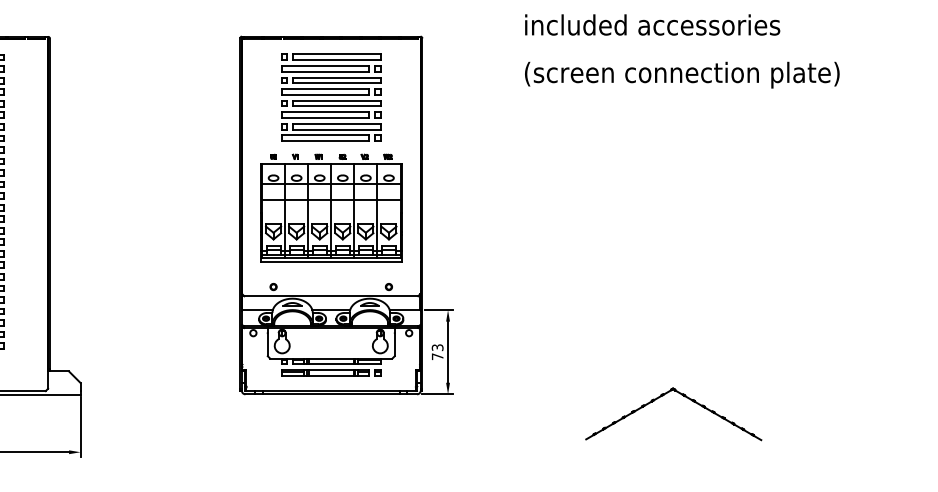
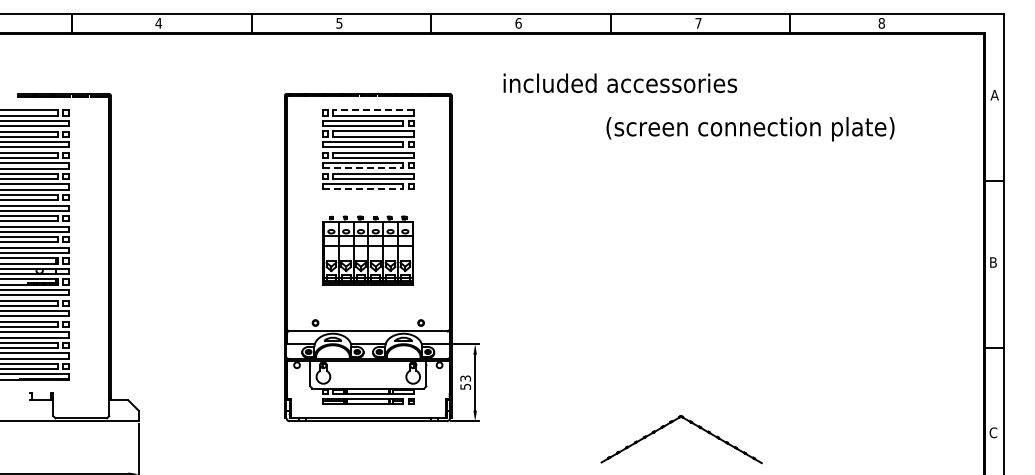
text: (652, 24) -> (620, 82), moved
line: (336, 54) -> (373, 110), solid -> dashed
text: (682, 75) -> (750, 129), moved
line: (326, 118) -> (363, 168), solid -> dashed
line: (326, 141) -> (363, 189), solid -> dashed
part: (331, 207) -> (368, 250), size x0.7
text: (437, 356) -> (465, 386), 73 -> 53

